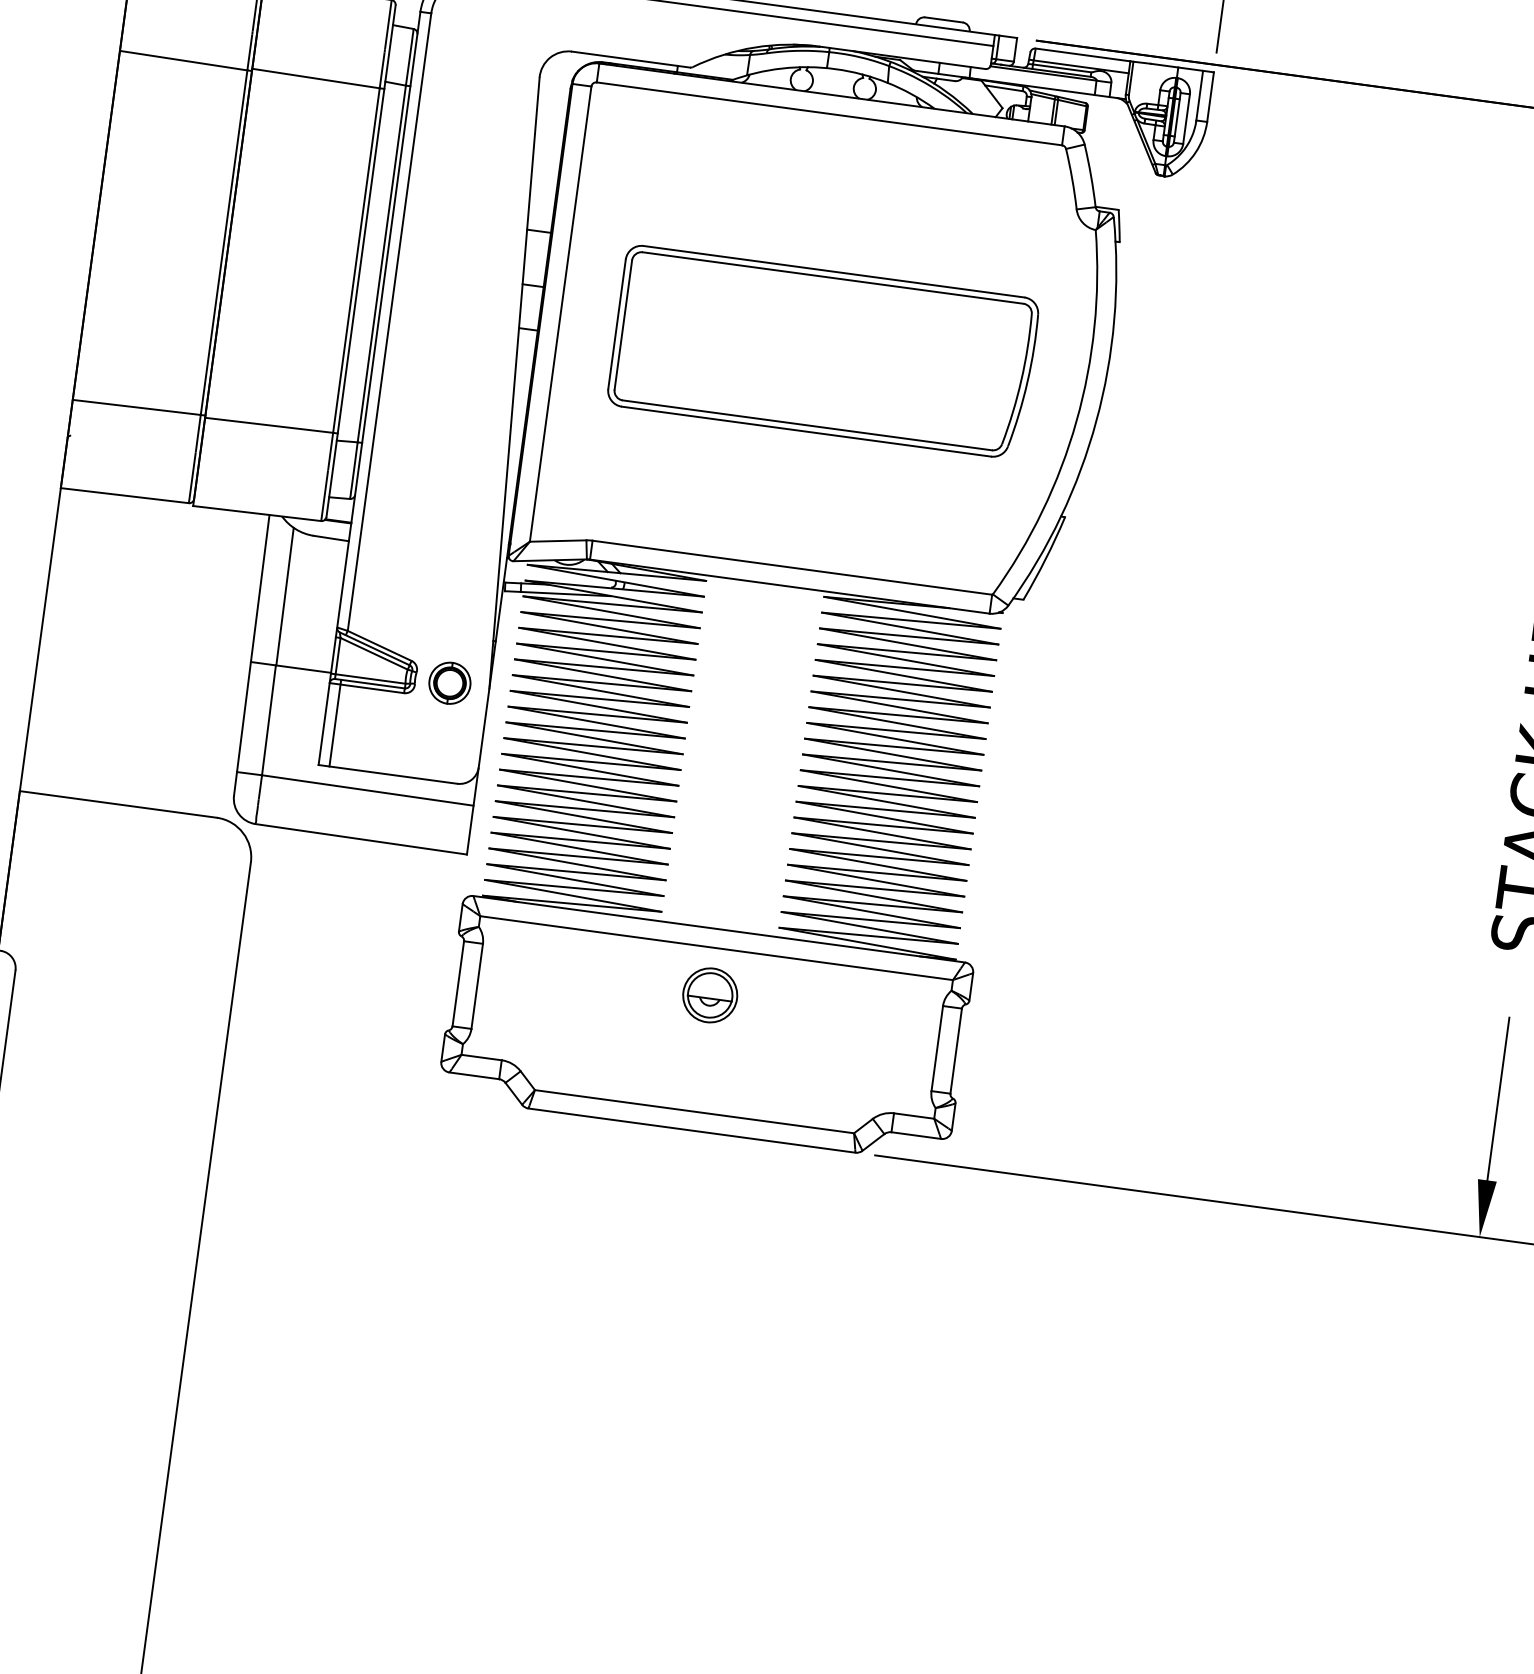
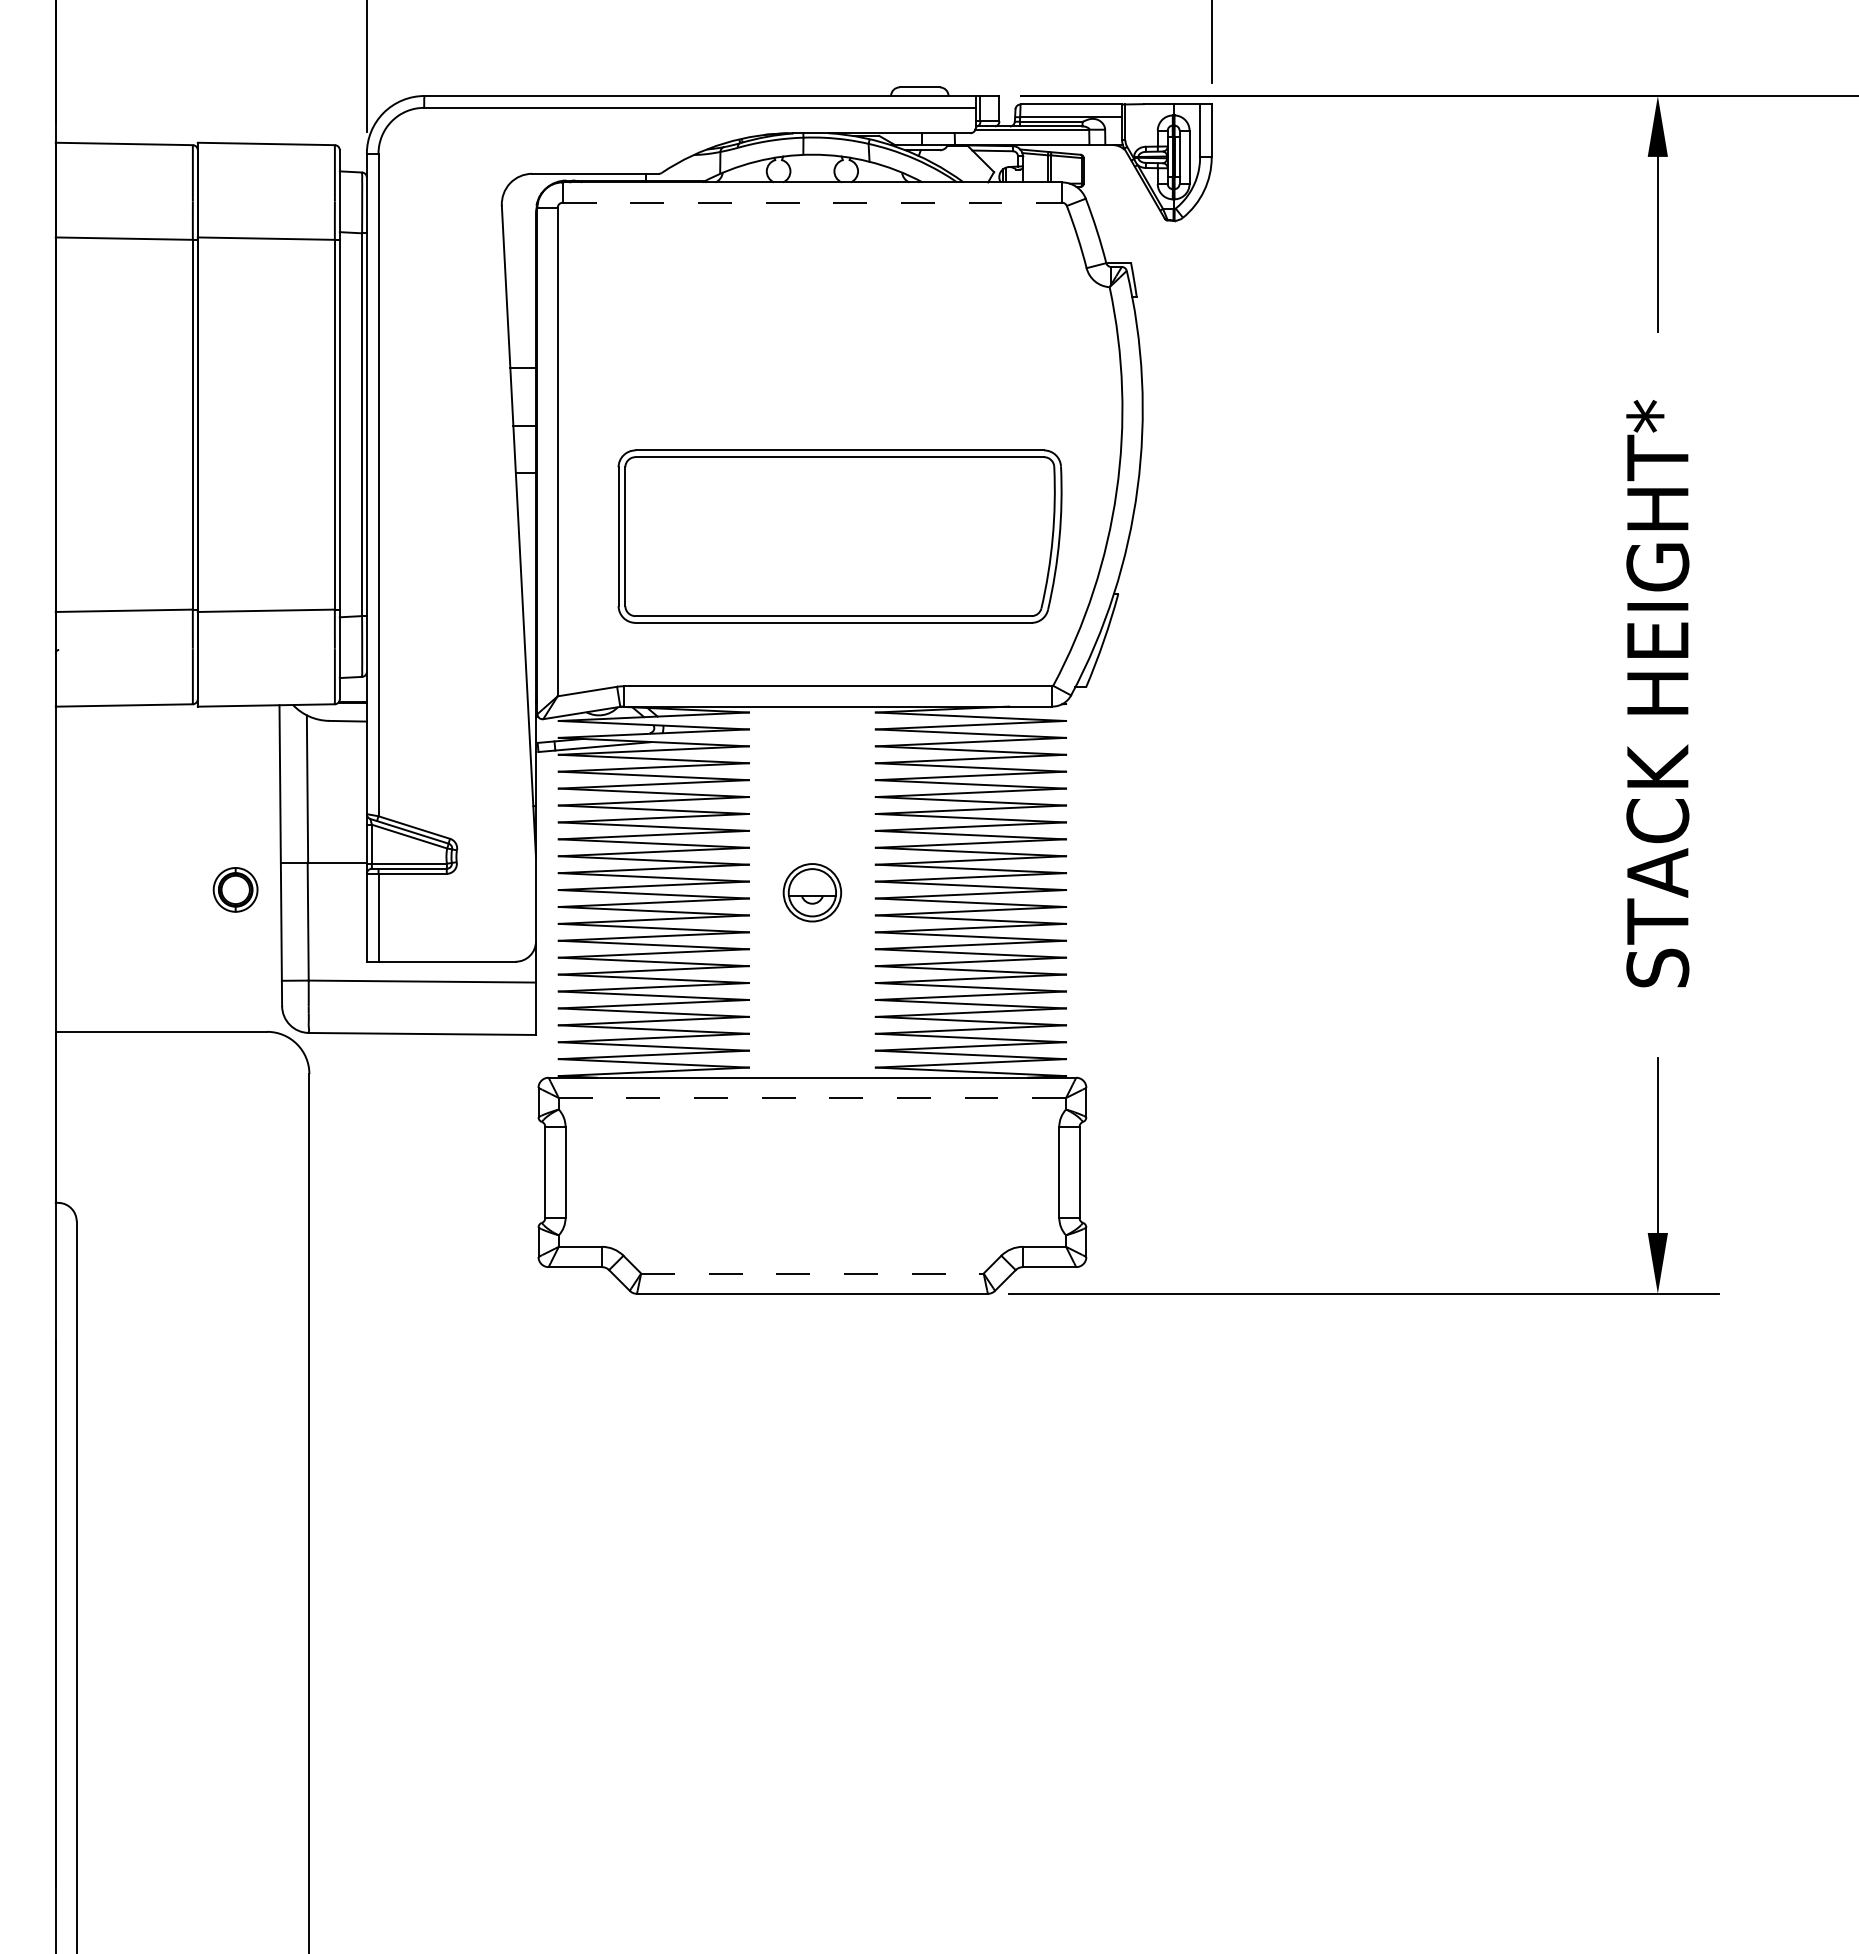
line: (829, 113) -> (812, 202), solid -> dashed
part: (822, 351) -> (839, 536), moved
part: (449, 682) -> (235, 889), moved
line: (716, 948) -> (812, 1098), solid -> dashed
part: (710, 995) -> (812, 892), moved
line: (694, 1111) -> (812, 1273), solid -> dashed

